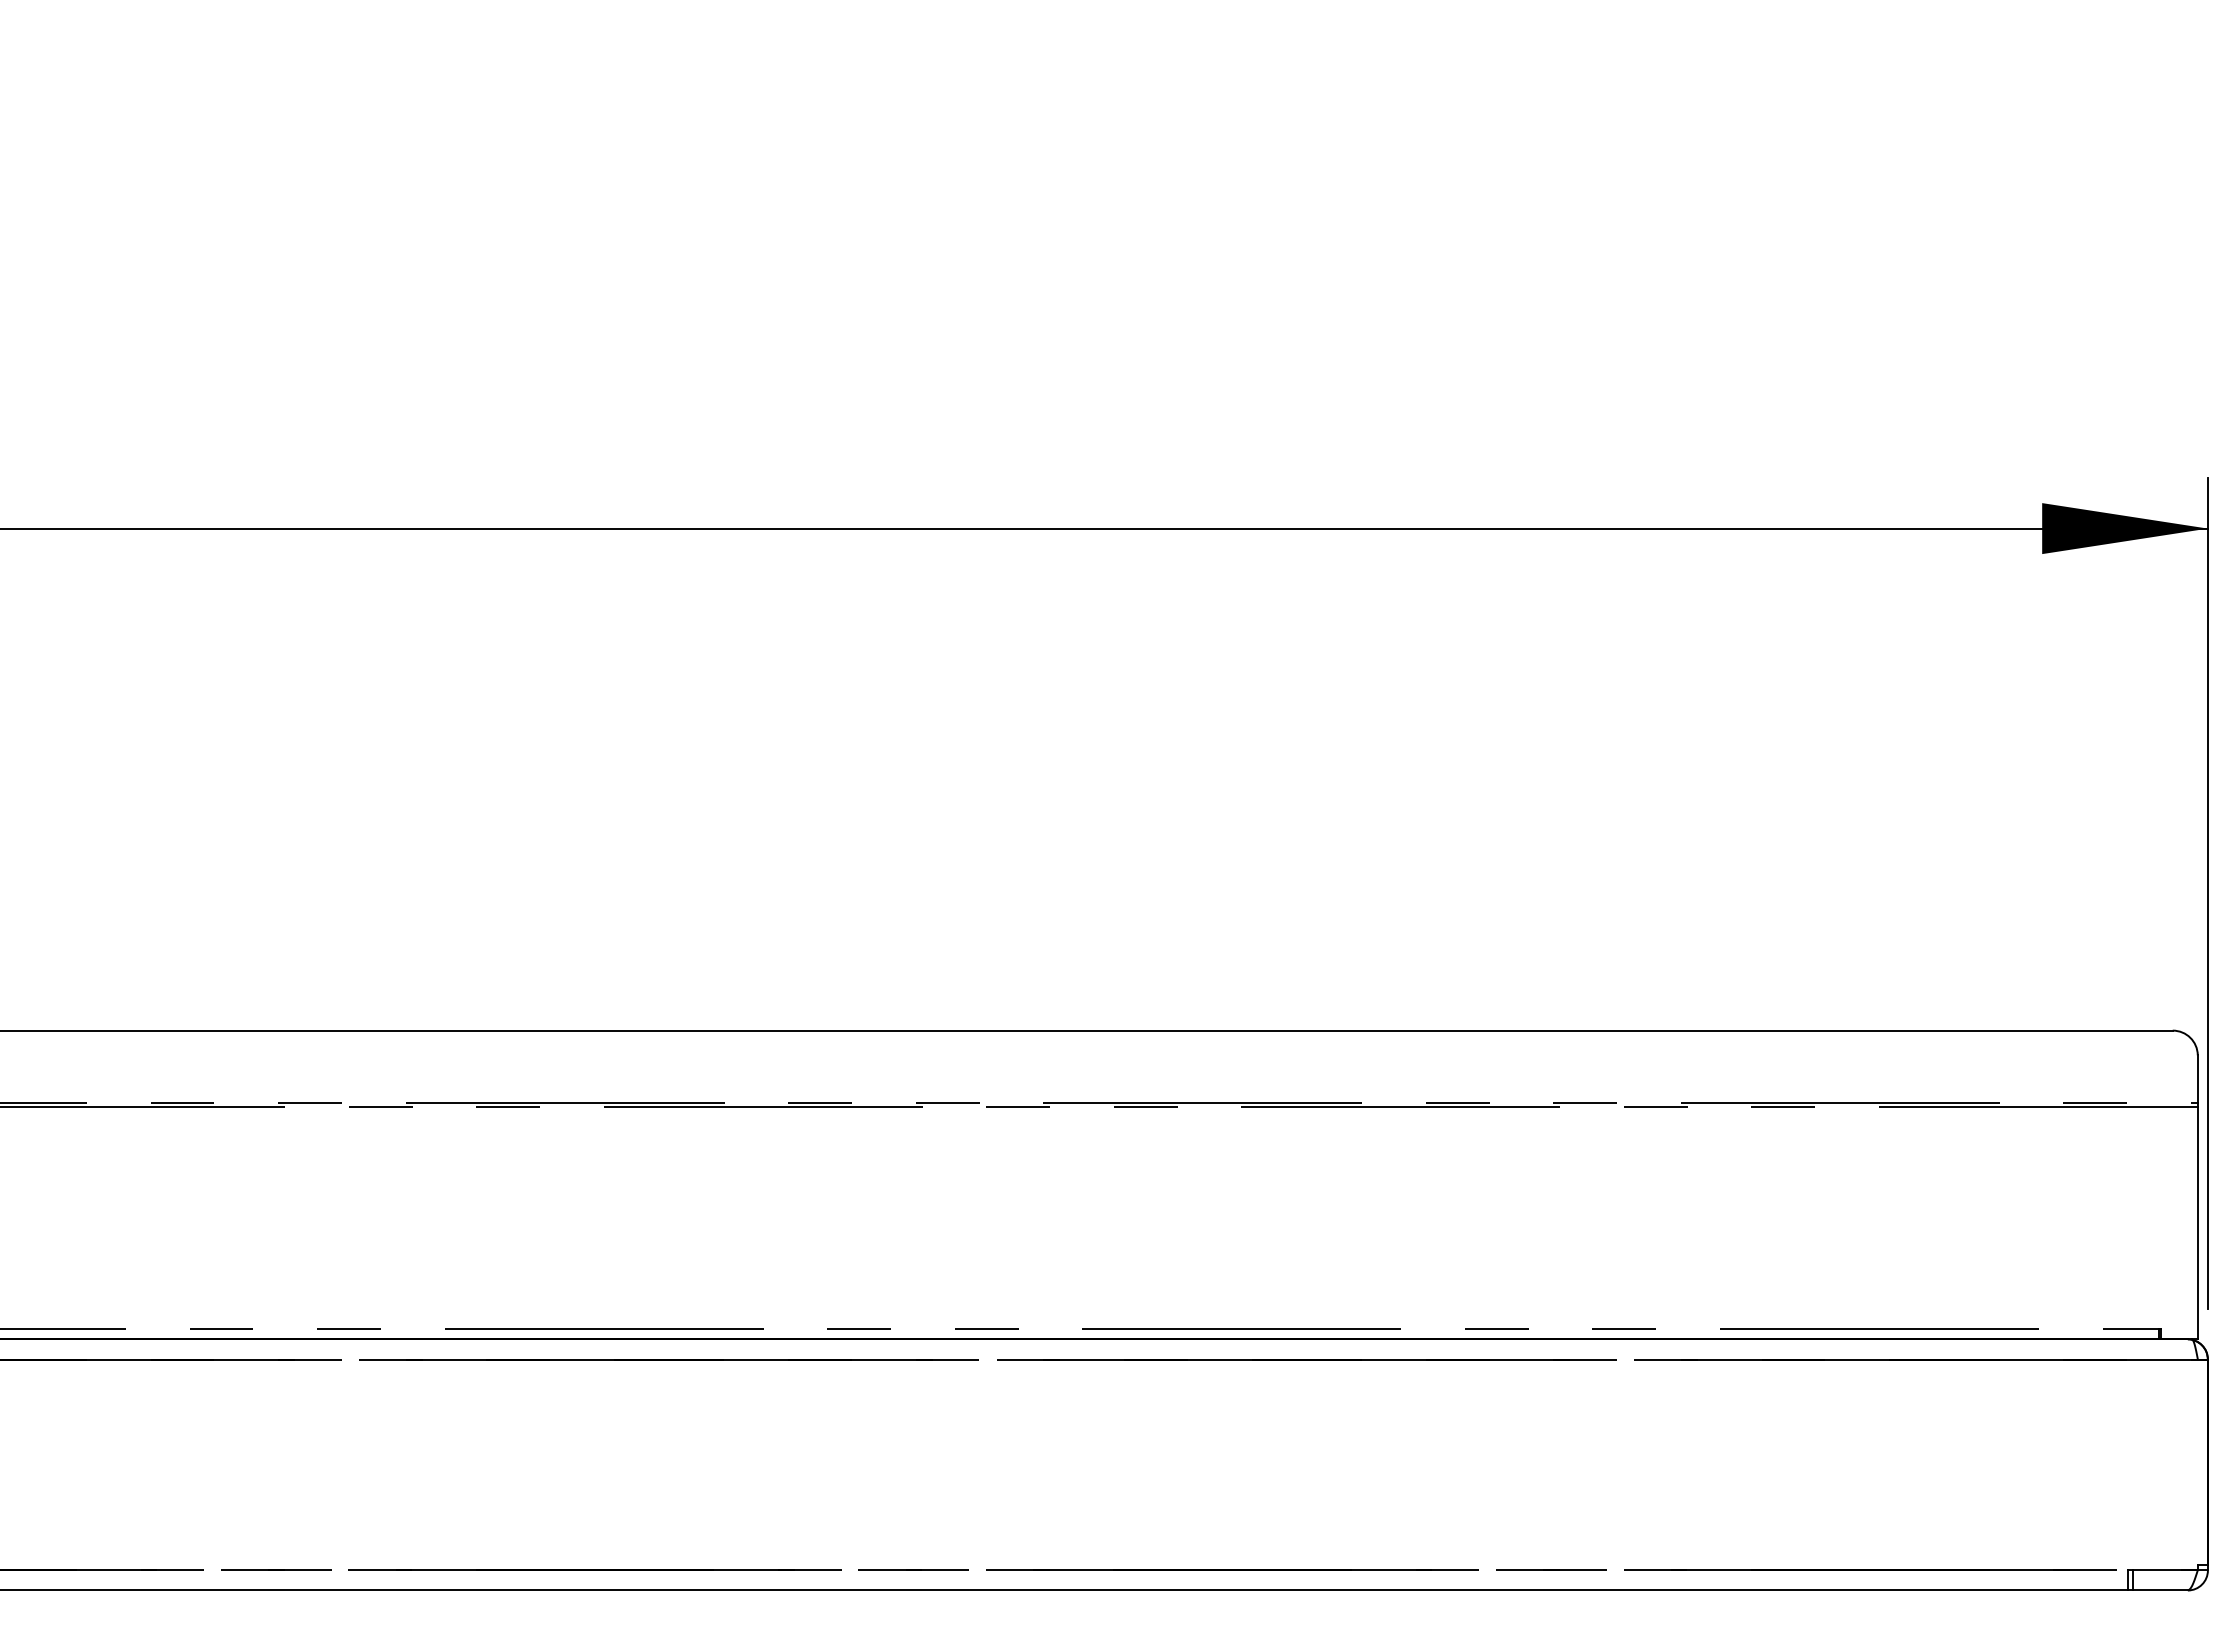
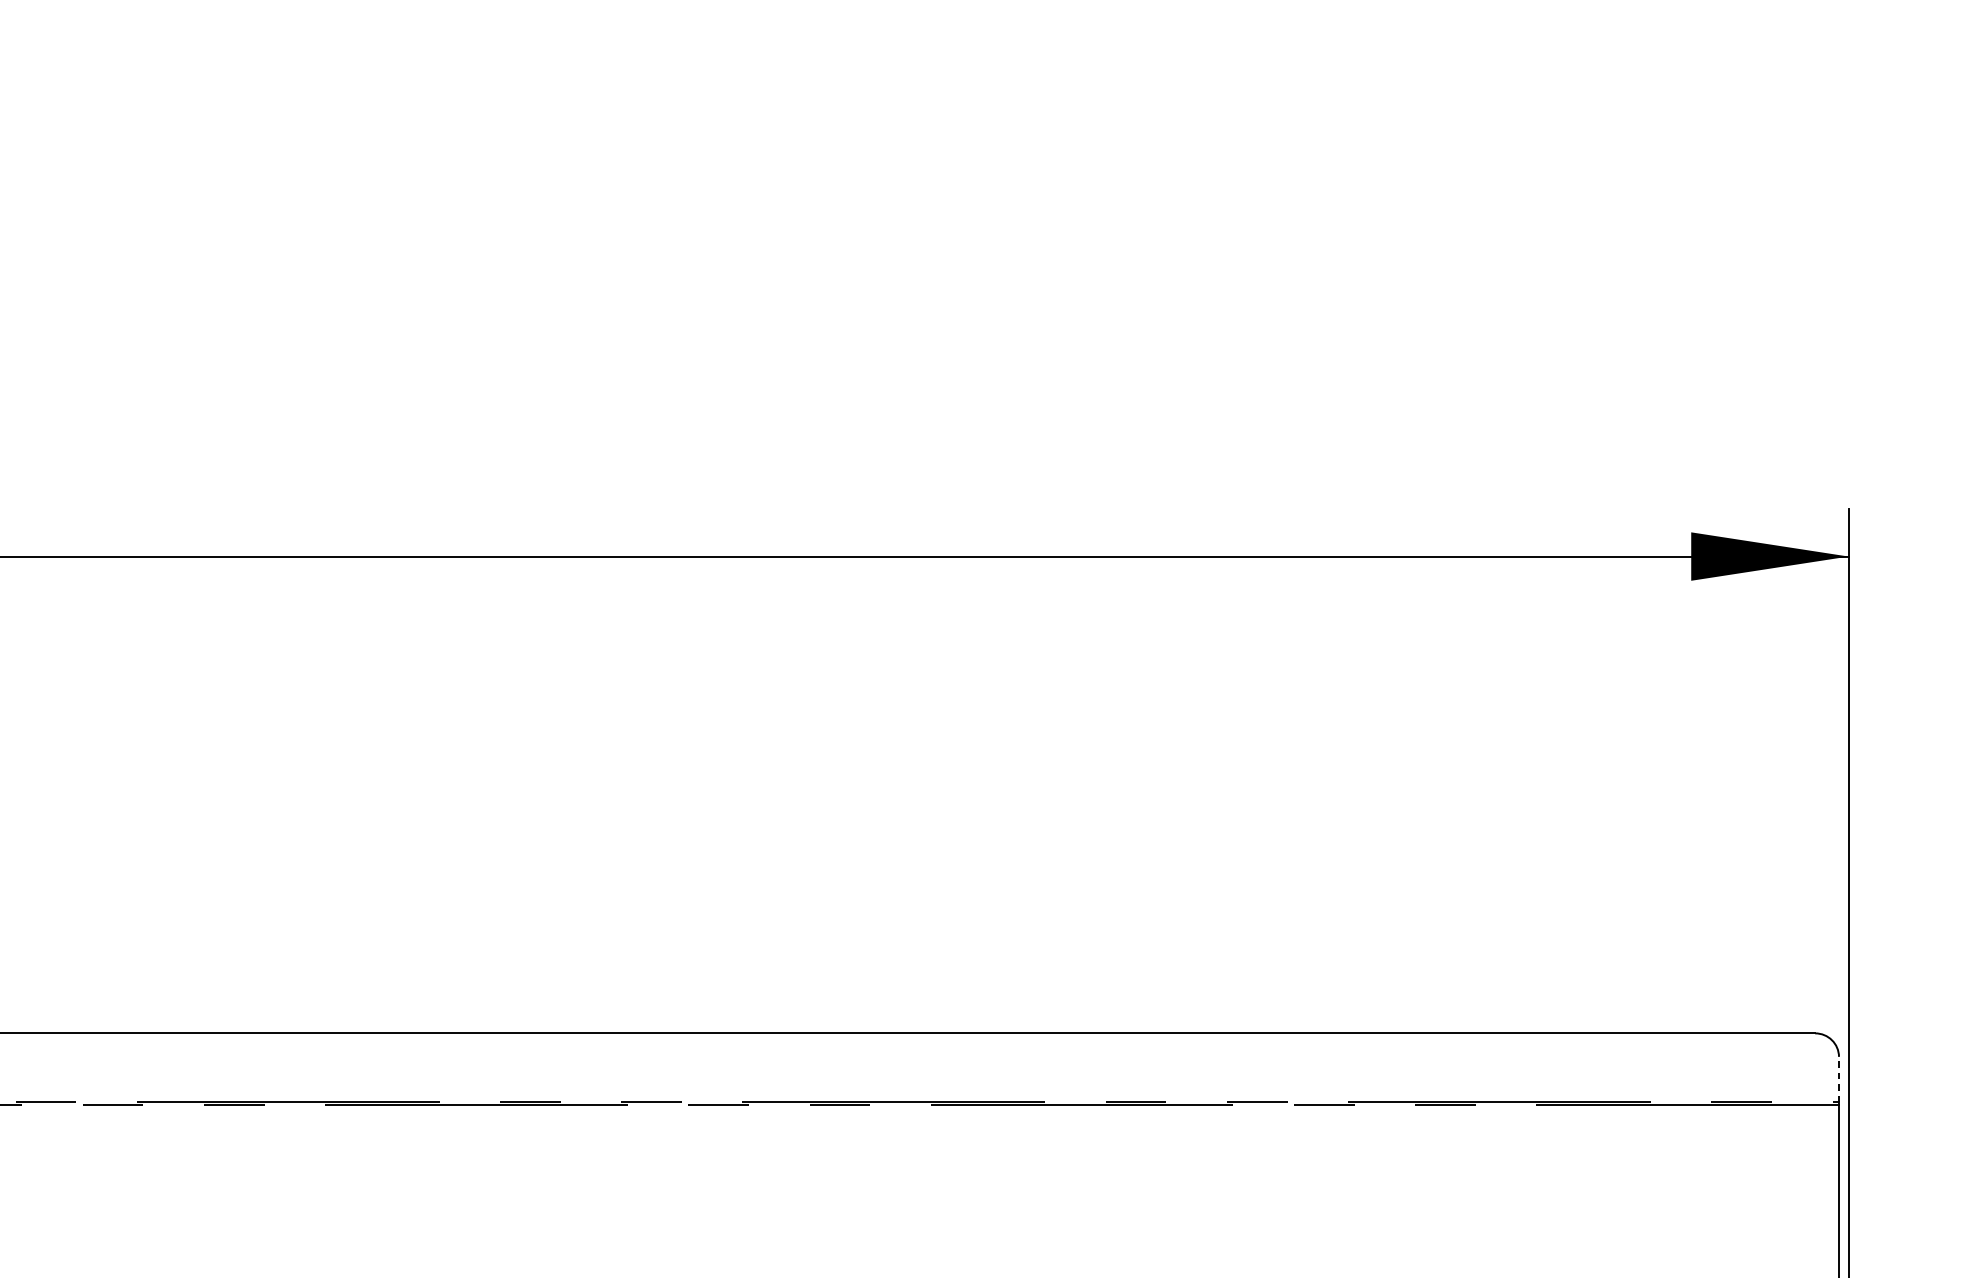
line: (2197, 1079) -> (1838, 1079), solid -> dashed

